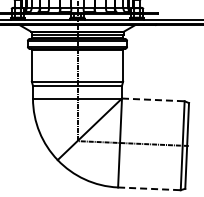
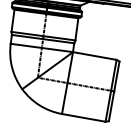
line: (153, 99) -> (94, 55), dashed -> solid
line: (149, 188) -> (83, 117), dashed -> solid

